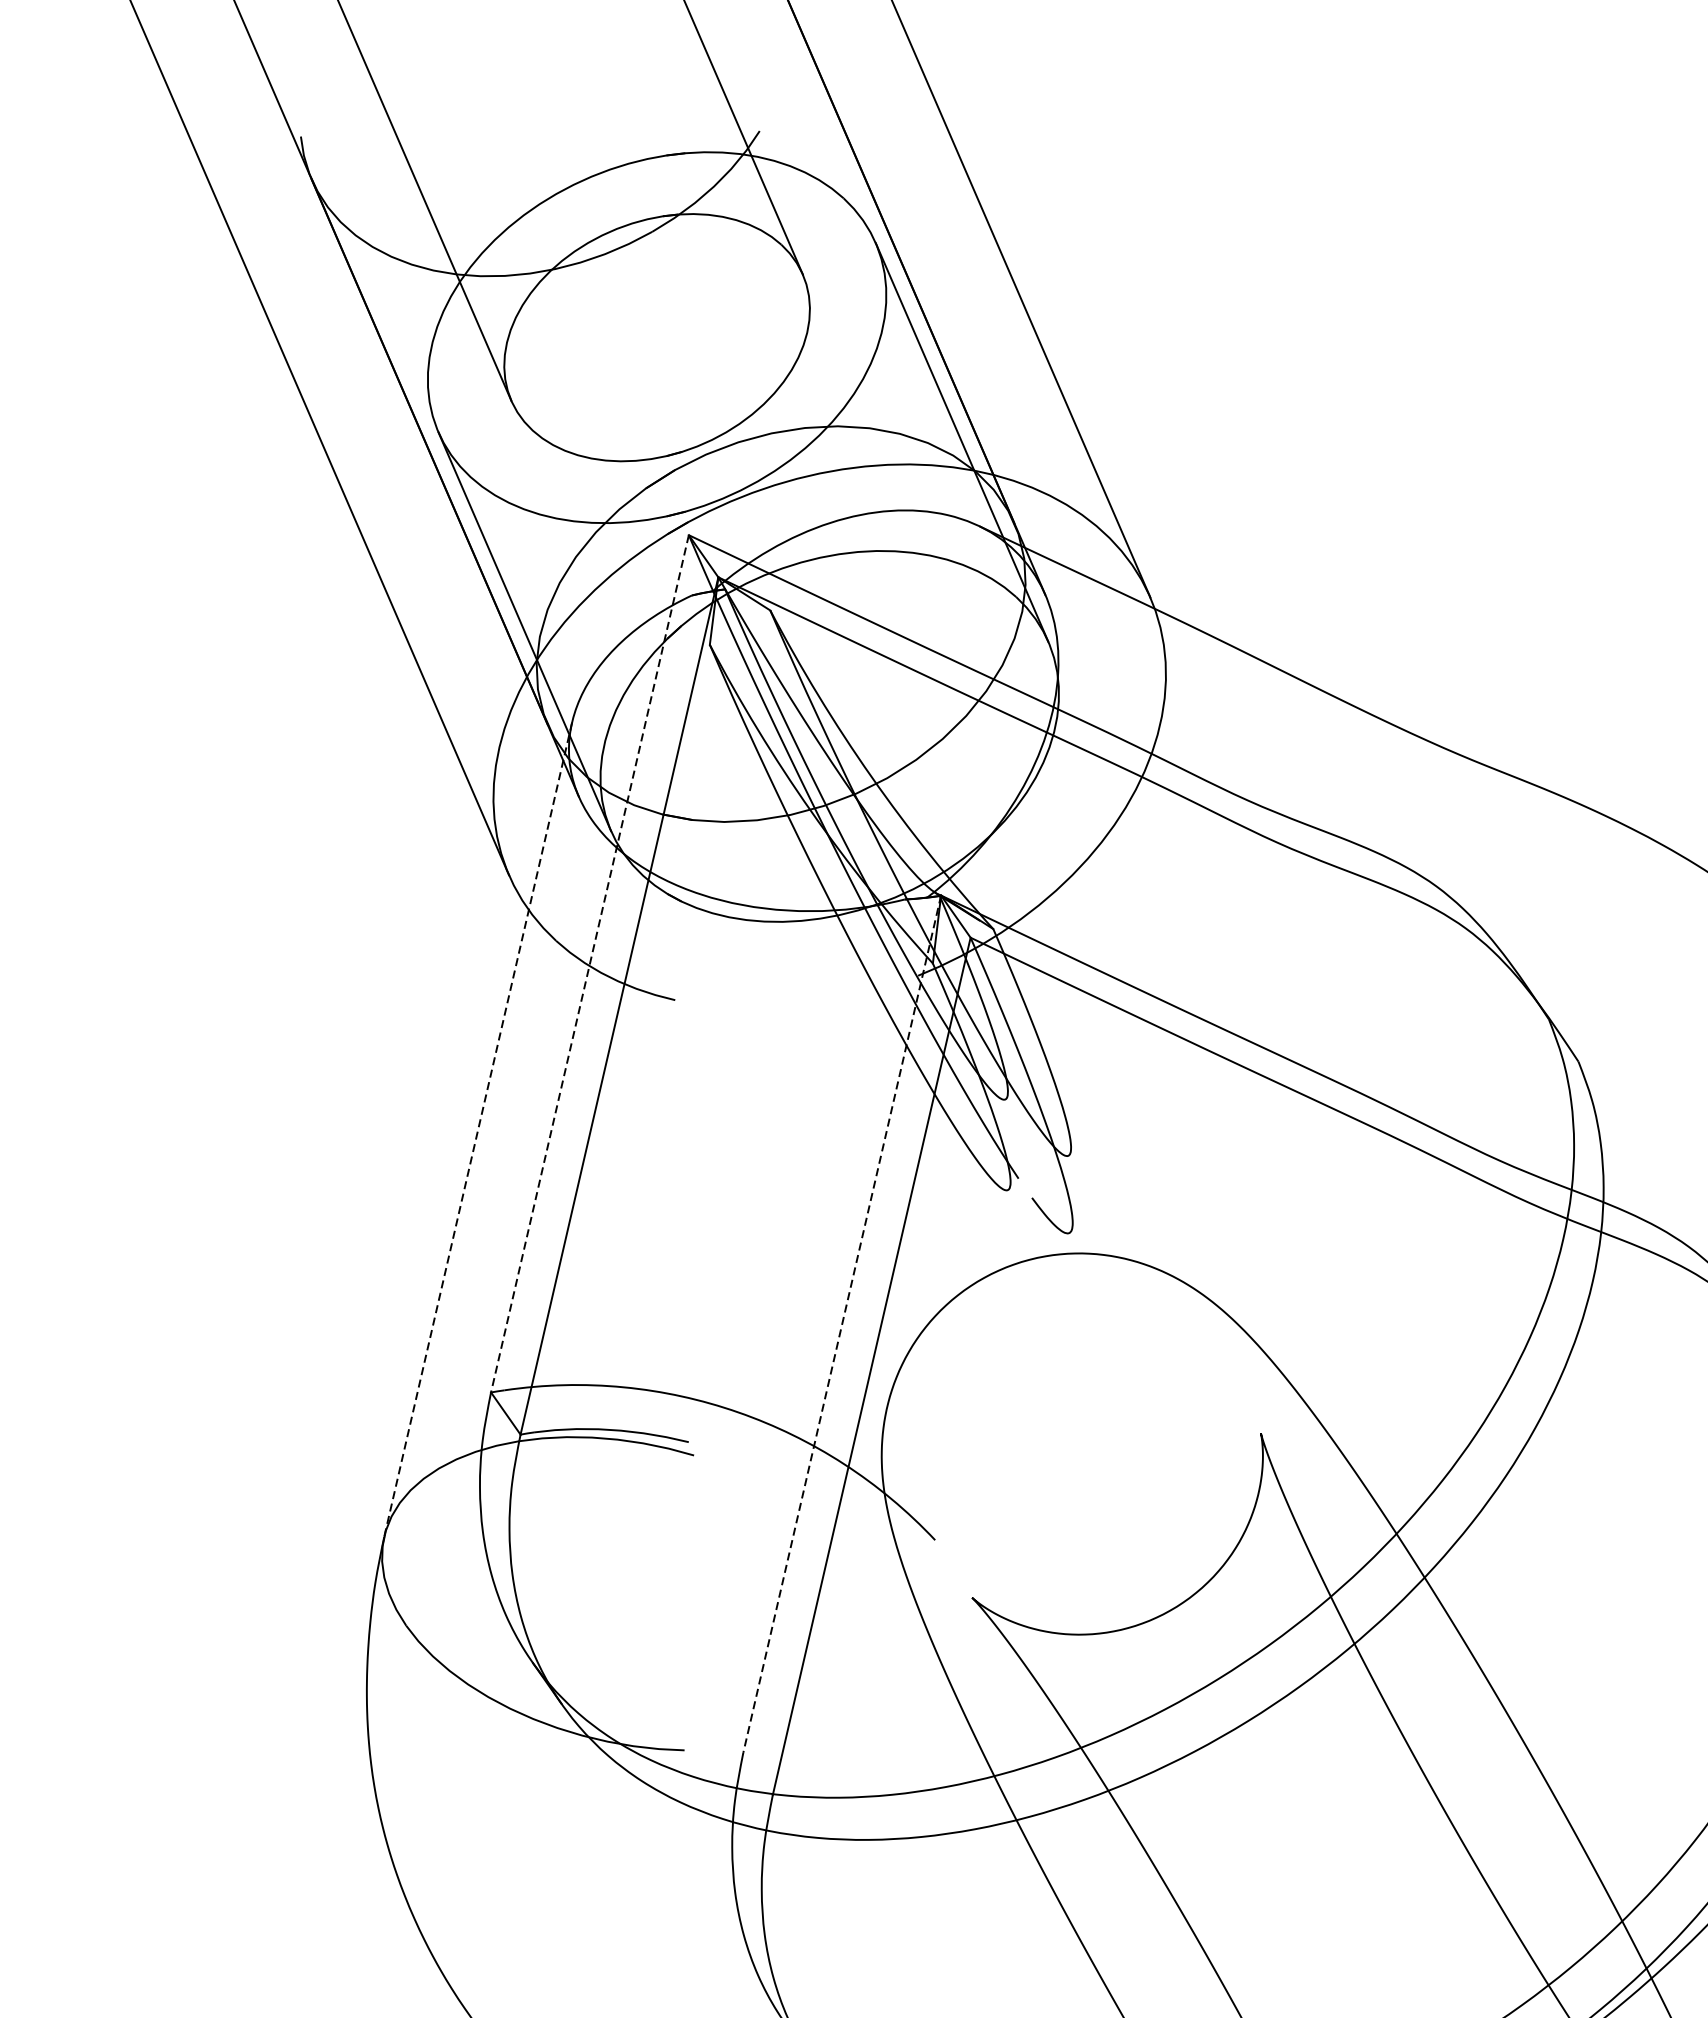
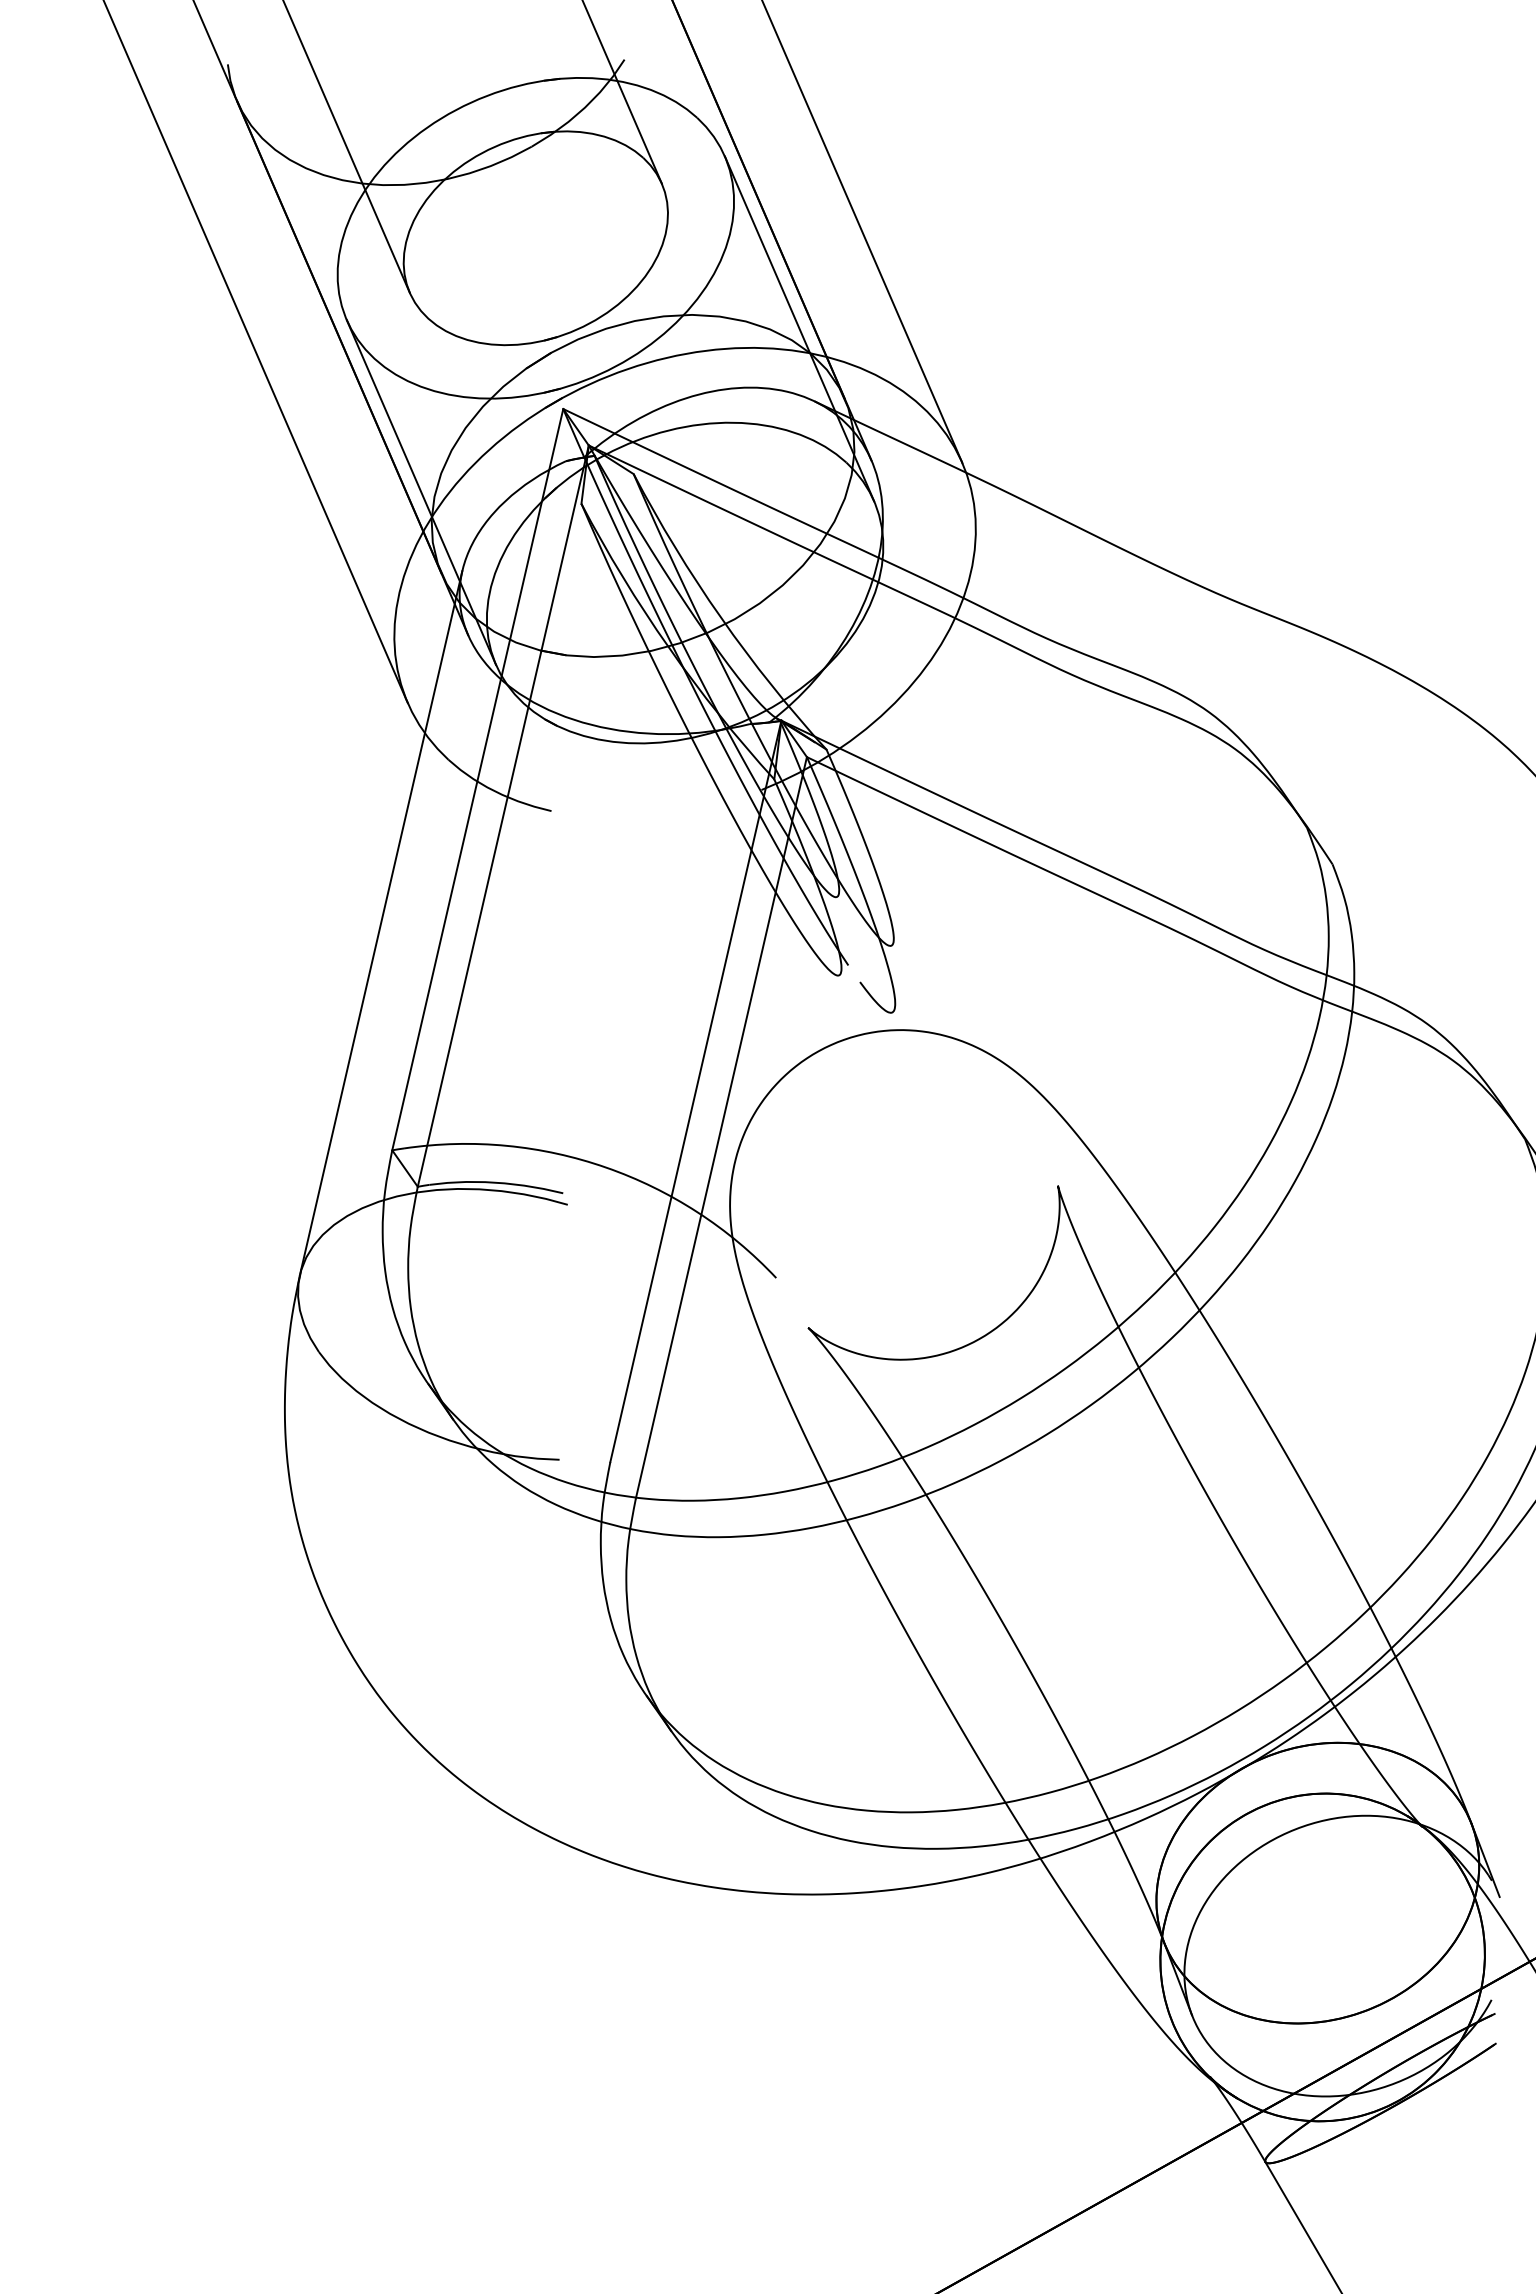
line: (589, 964) -> (477, 780), dashed -> solid
line: (478, 1130) -> (381, 923), dashed -> solid
line: (841, 1324) -> (695, 1091), dashed -> solid

